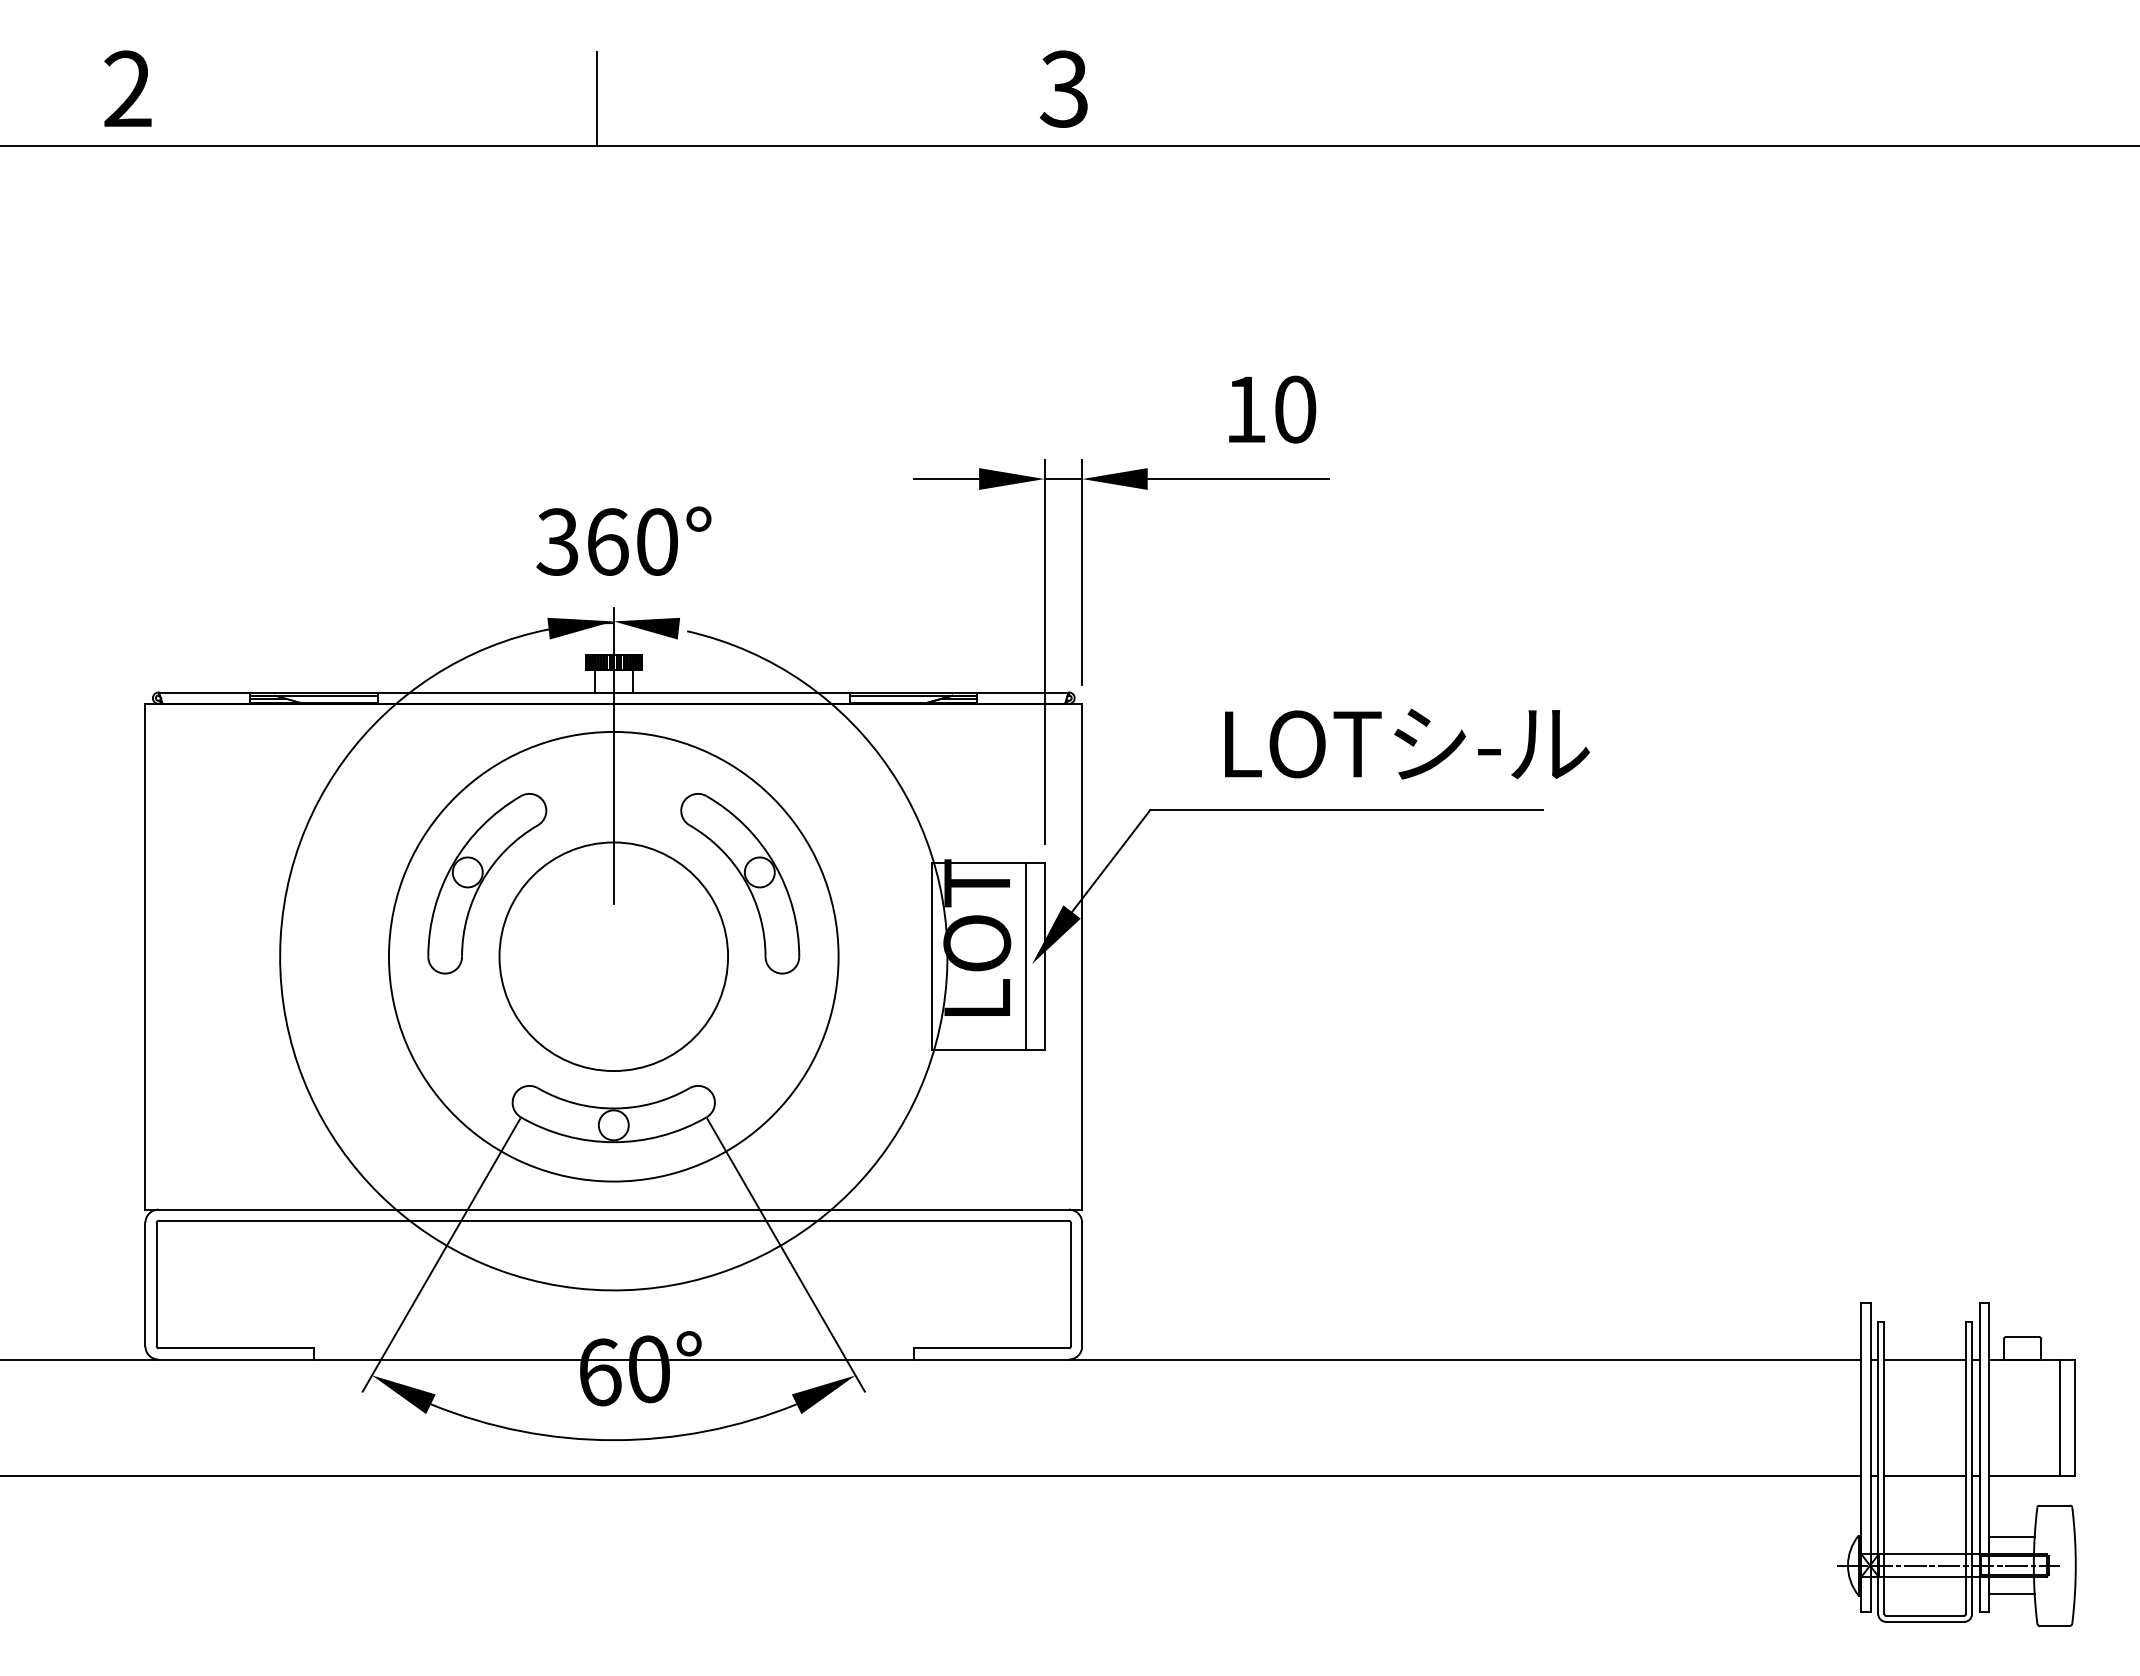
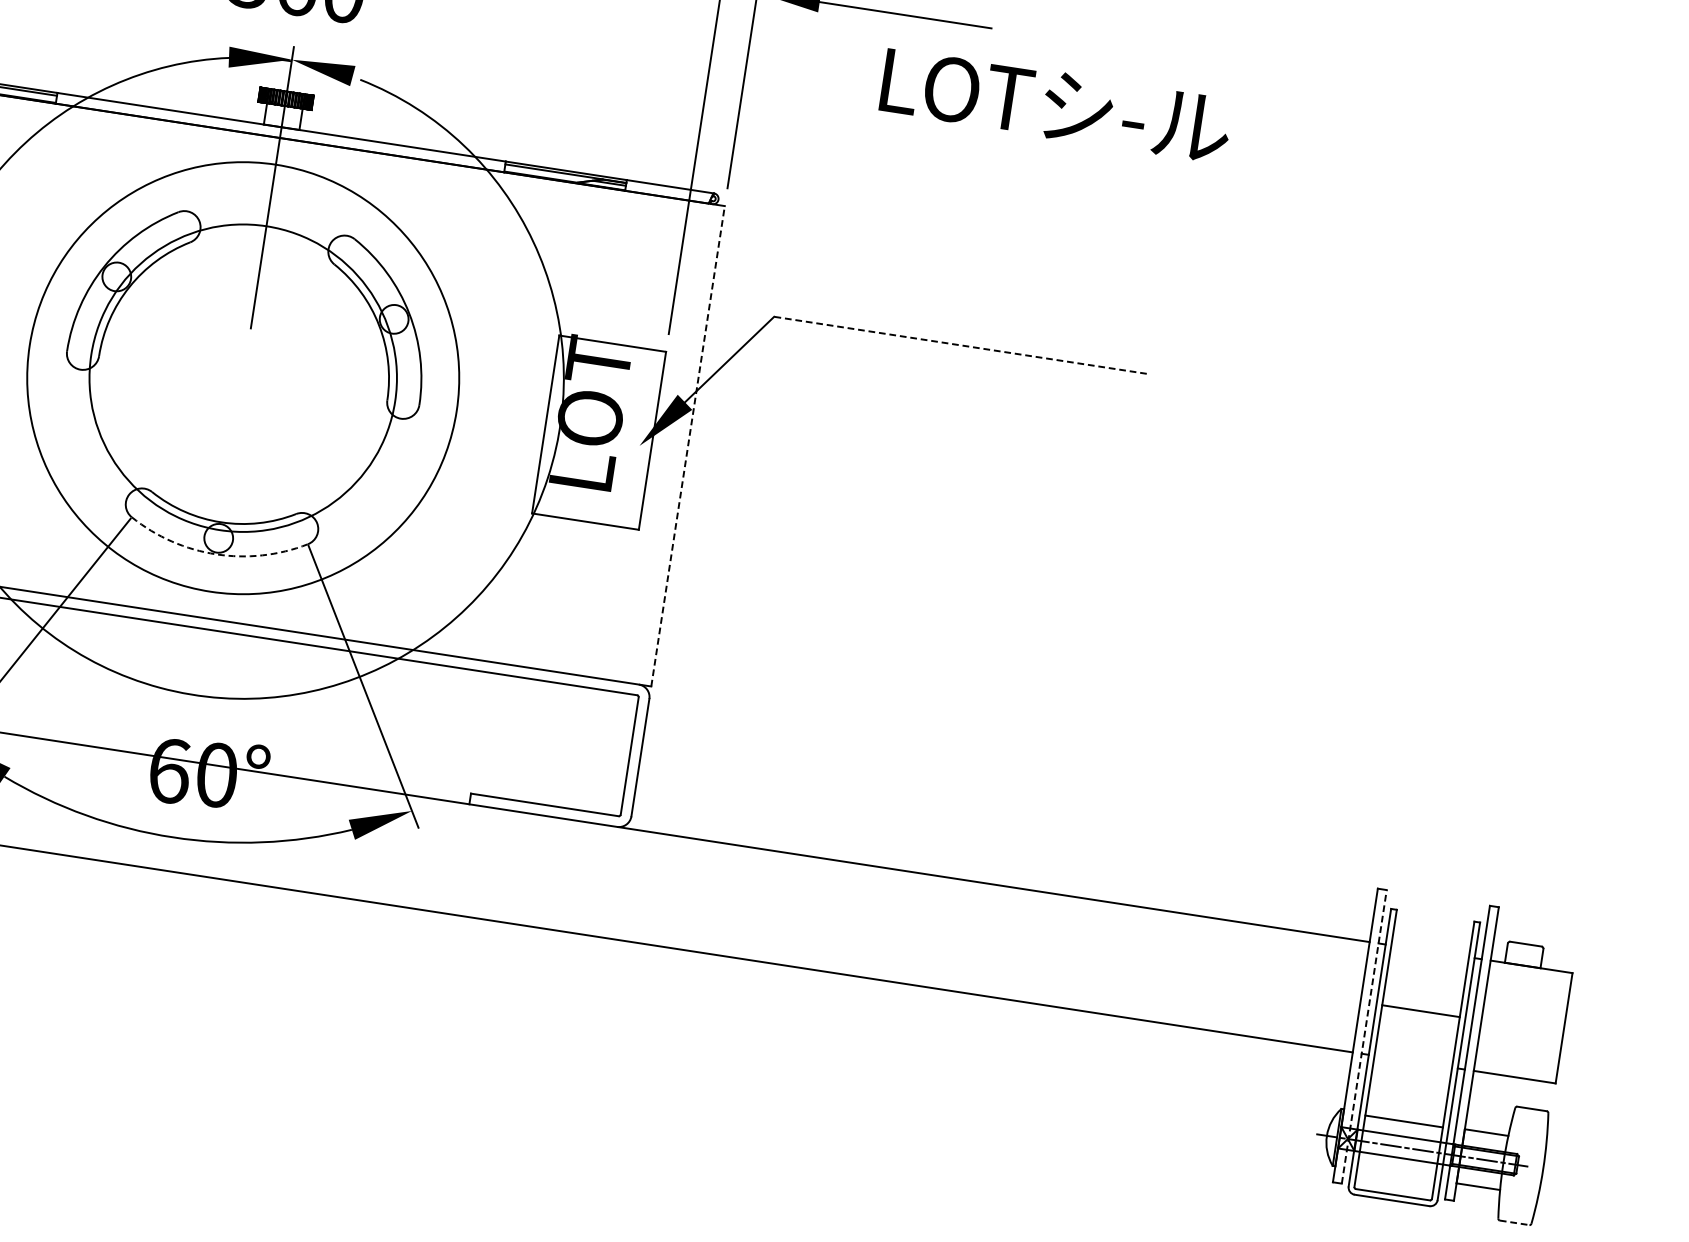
text: (1407, 743) -> (1056, 104), moved
line: (1346, 810) -> (960, 345), solid -> dashed
circle: (613, 956) -> (243, 377), size x1.4
line: (1025, 956) -> (634, 437), removed
line: (1082, 956) -> (688, 446), solid -> dashed
arc: (613, 1142) -> (215, 554), solid -> dashed
line: (1925, 1359) -> (1421, 1011), moved
line: (2060, 1417) -> (1550, 1026), removed
line: (1870, 1457) -> (1364, 1036), solid -> dashed
line: (1925, 1475) -> (1404, 1121), moved
line: (2054, 1625) -> (1514, 1222), solid -> dashed

